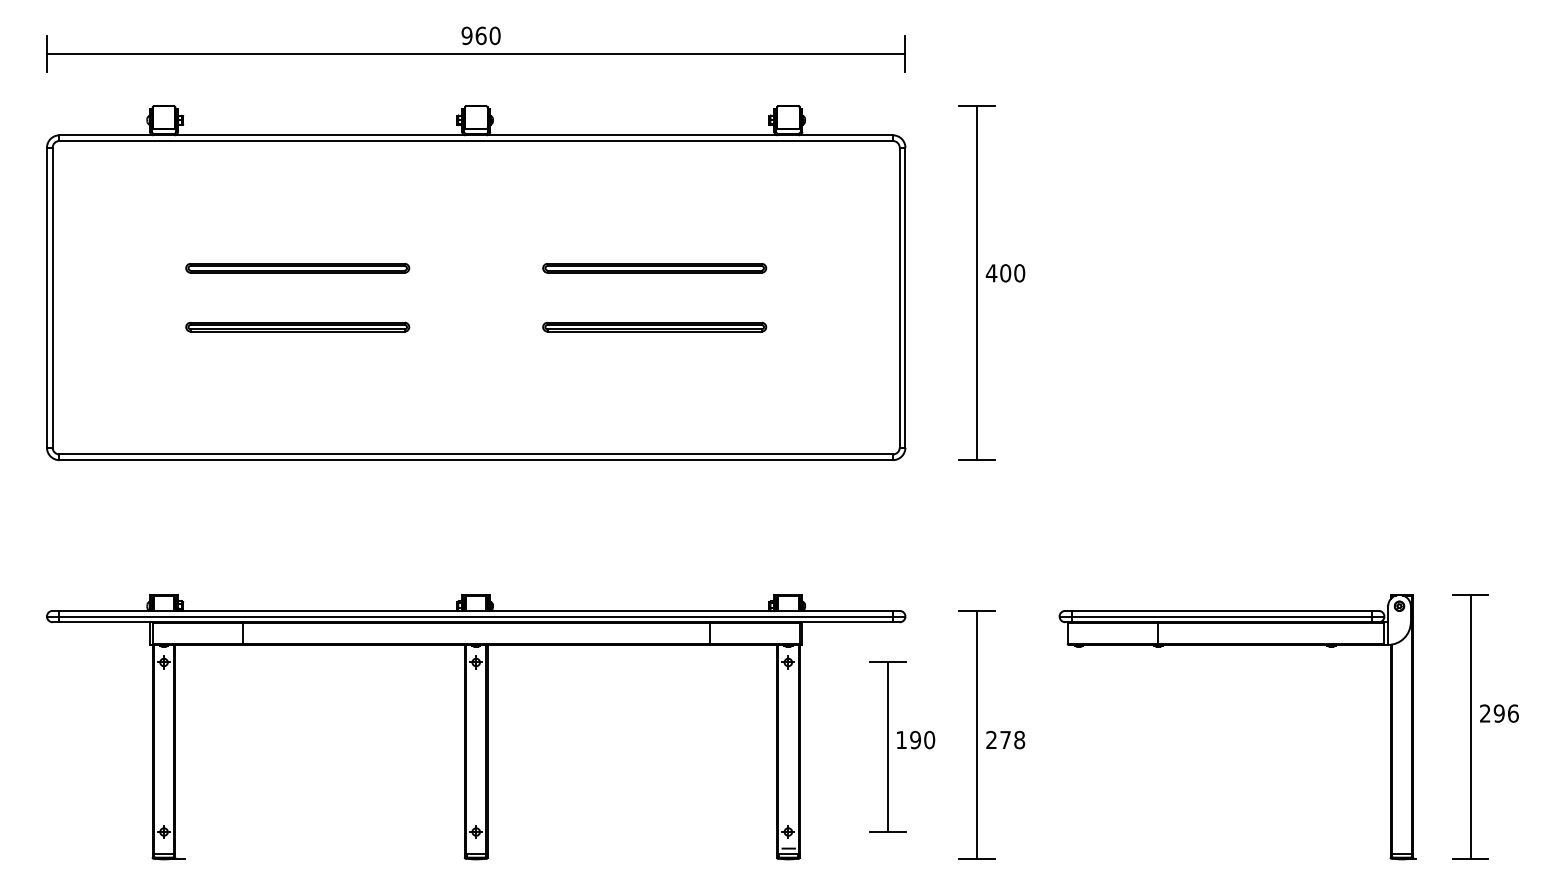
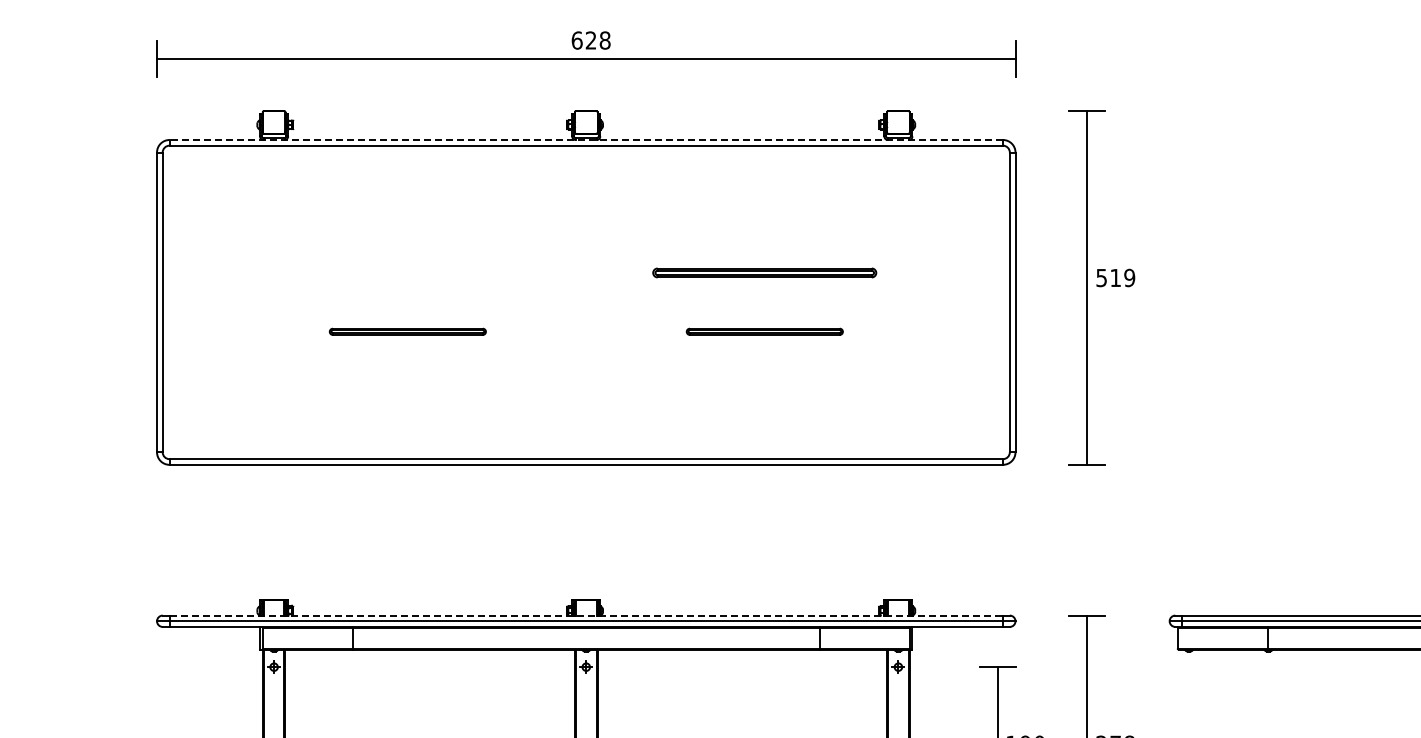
text: (480, 35) -> (590, 40), 960 -> 628
line: (476, 135) -> (586, 140), solid -> dashed
part: (297, 268) -> (407, 273), removed
text: (1005, 273) -> (1115, 278), 400 -> 519
part: (297, 326) -> (407, 331), size x0.7
part: (654, 326) -> (764, 331), size x0.7
line: (476, 610) -> (586, 615), solid -> dashed

